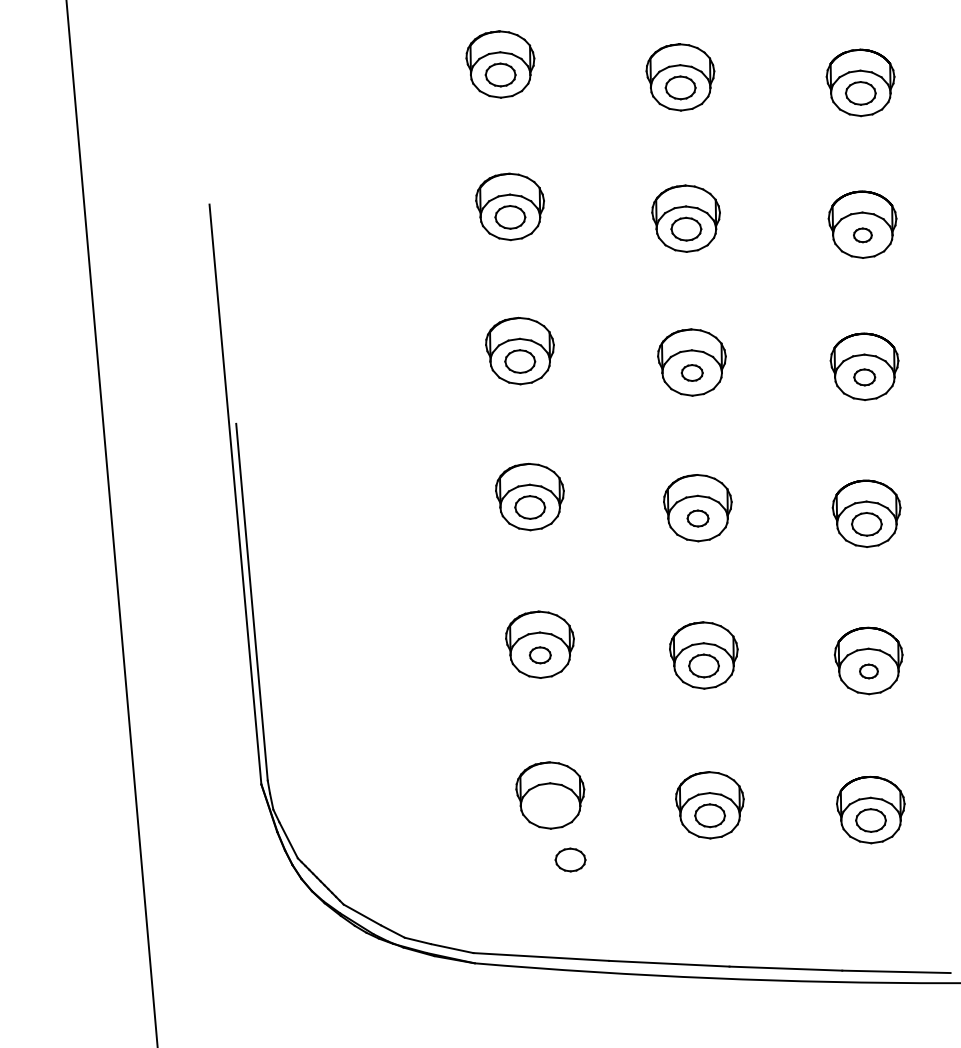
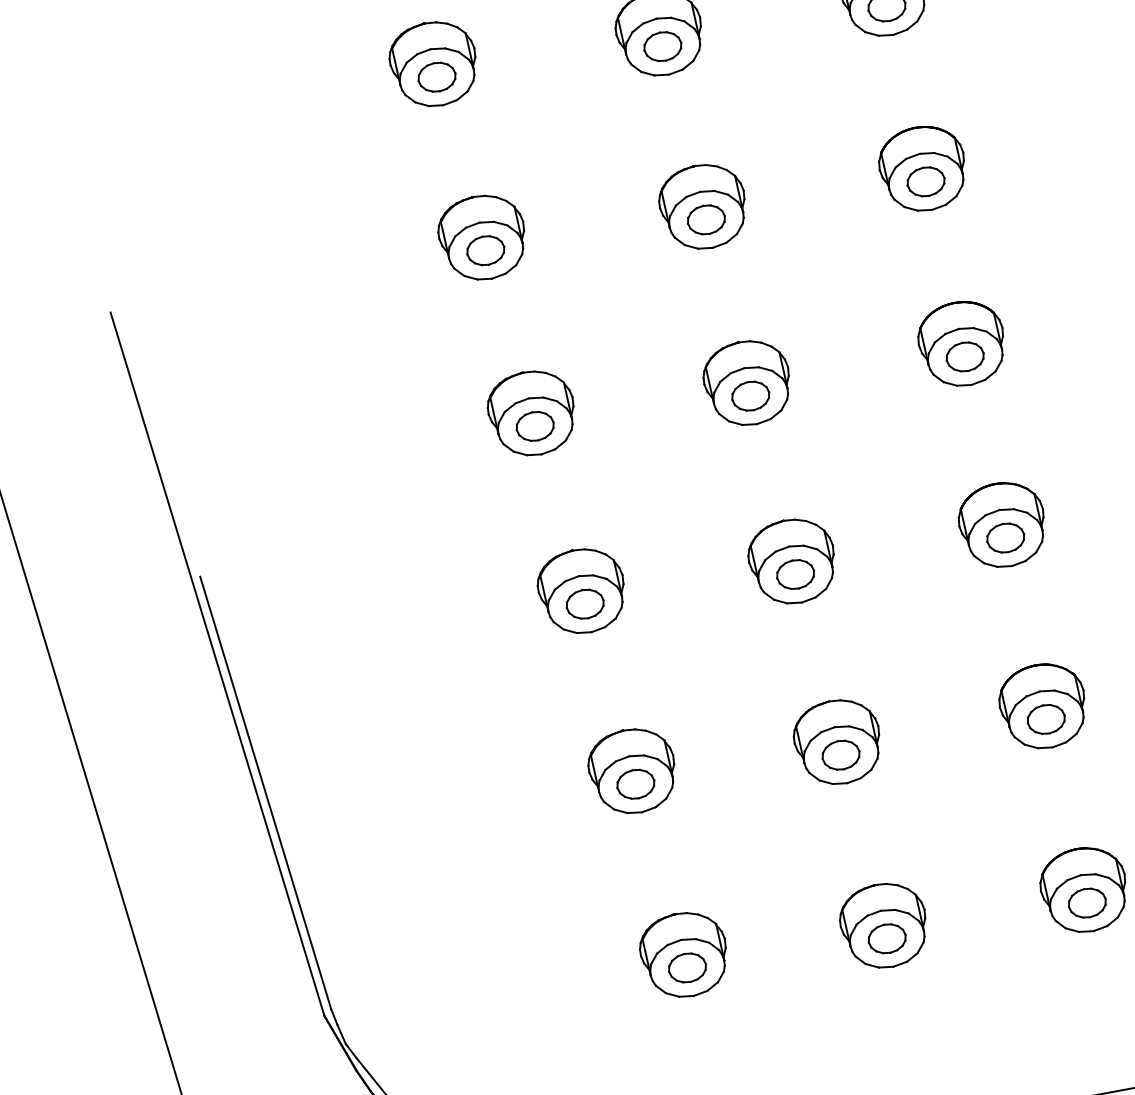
part: (862, 235) -> (925, 182), size x1.67
part: (692, 372) -> (750, 395), size x1.43
part: (864, 377) -> (964, 357), size x1.43
part: (697, 518) -> (794, 574), size x1.43
part: (540, 655) -> (636, 784), size x1.43
part: (868, 671) -> (1045, 719), size x1.67
part: (570, 859) -> (687, 967), moved

